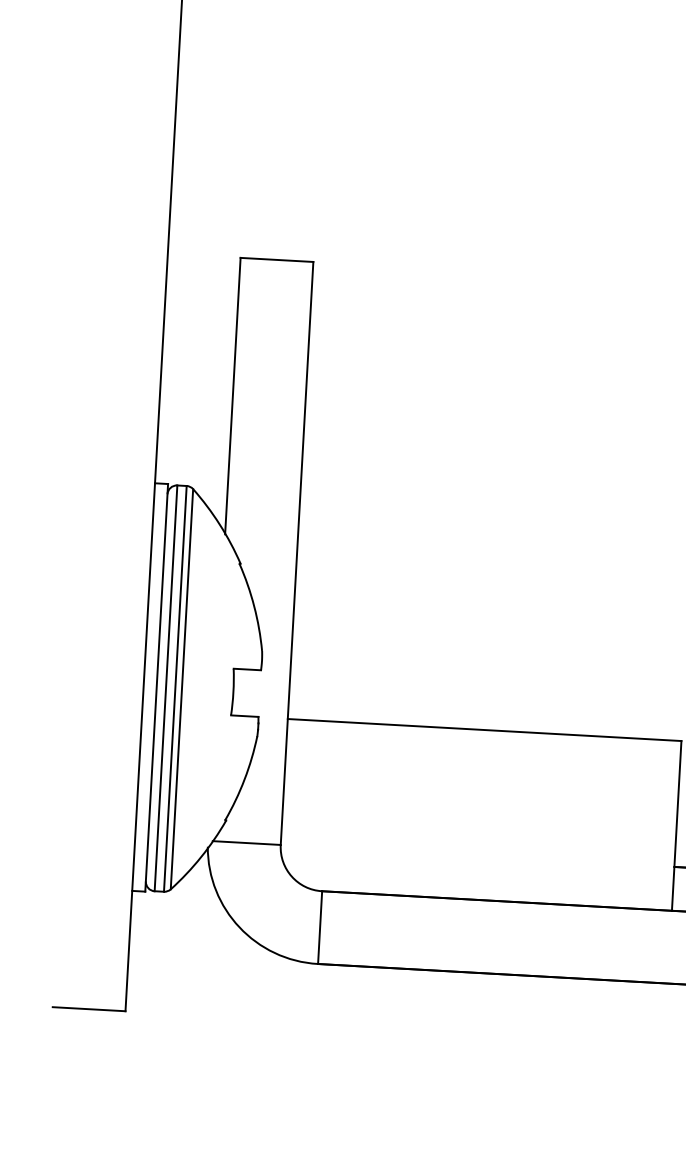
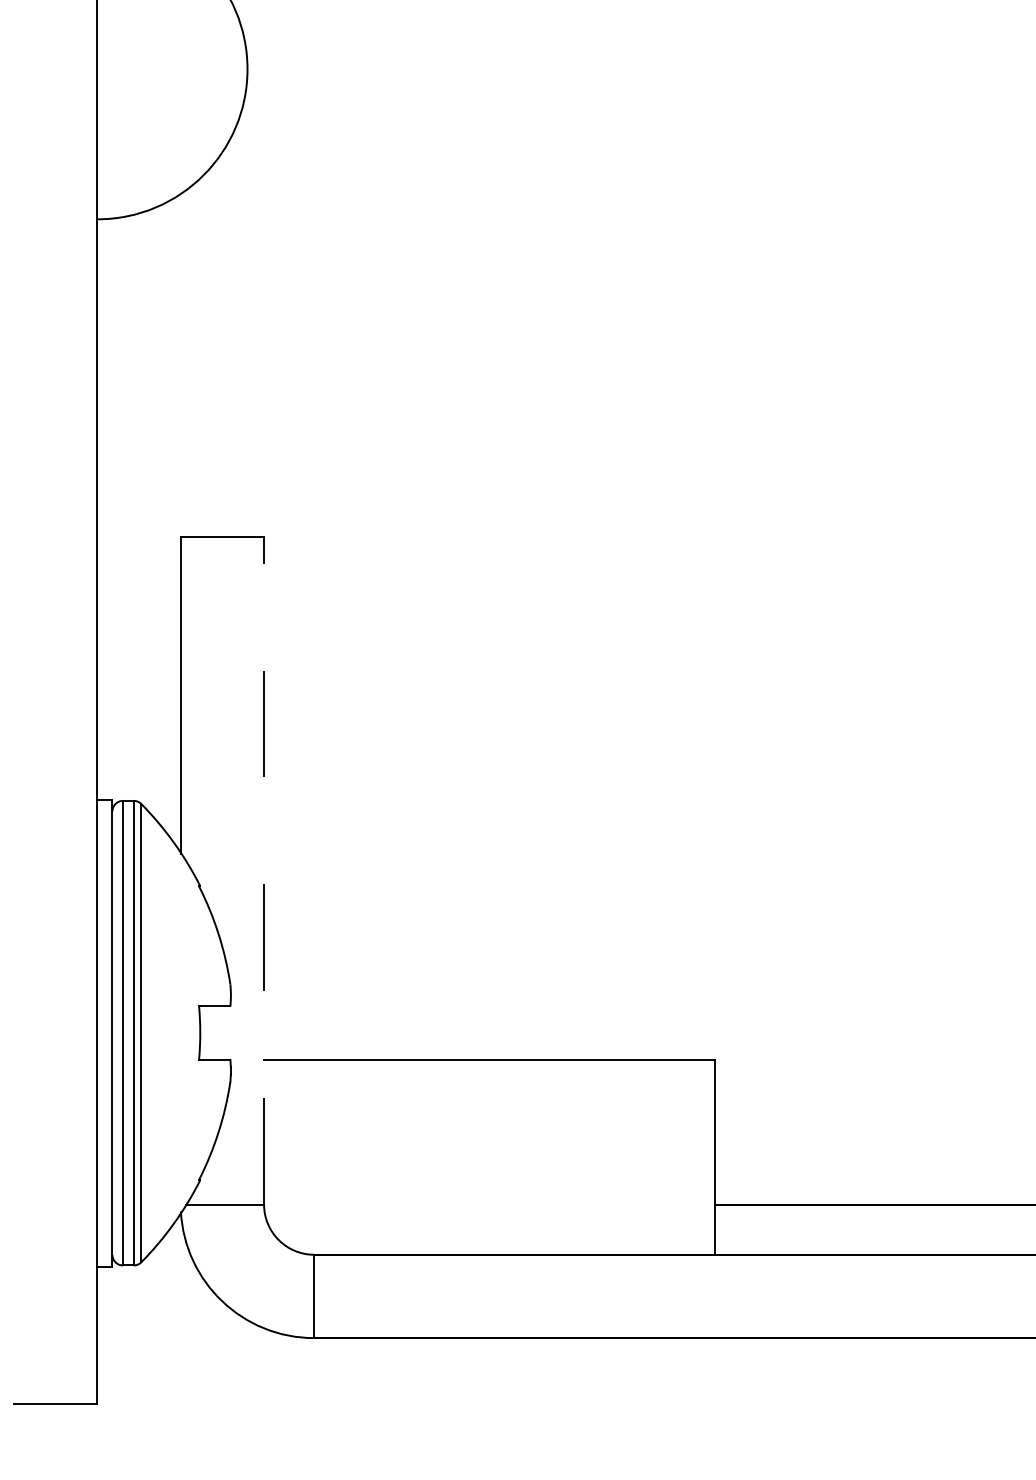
line: (297, 553) -> (264, 870), solid -> dashed

